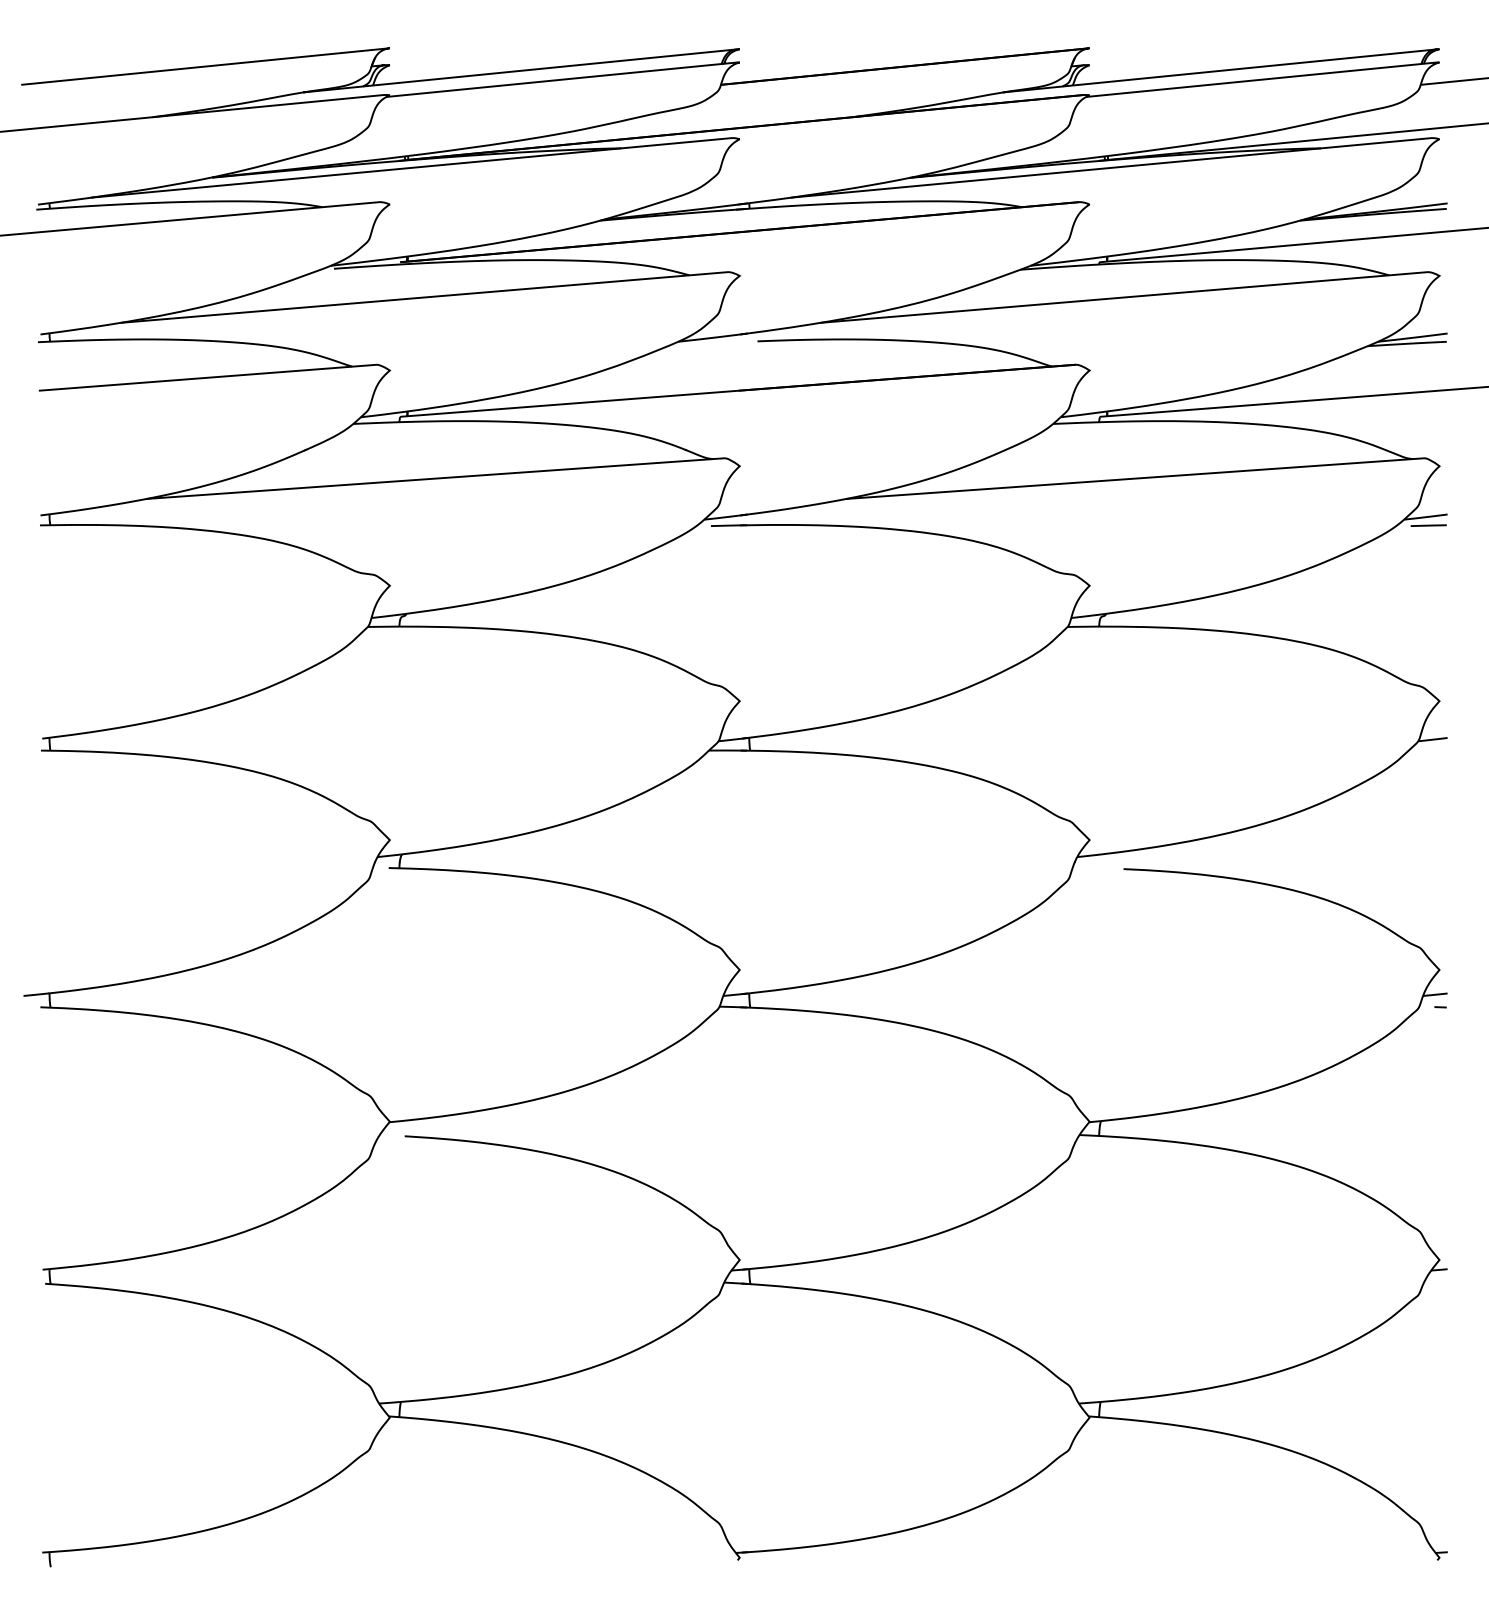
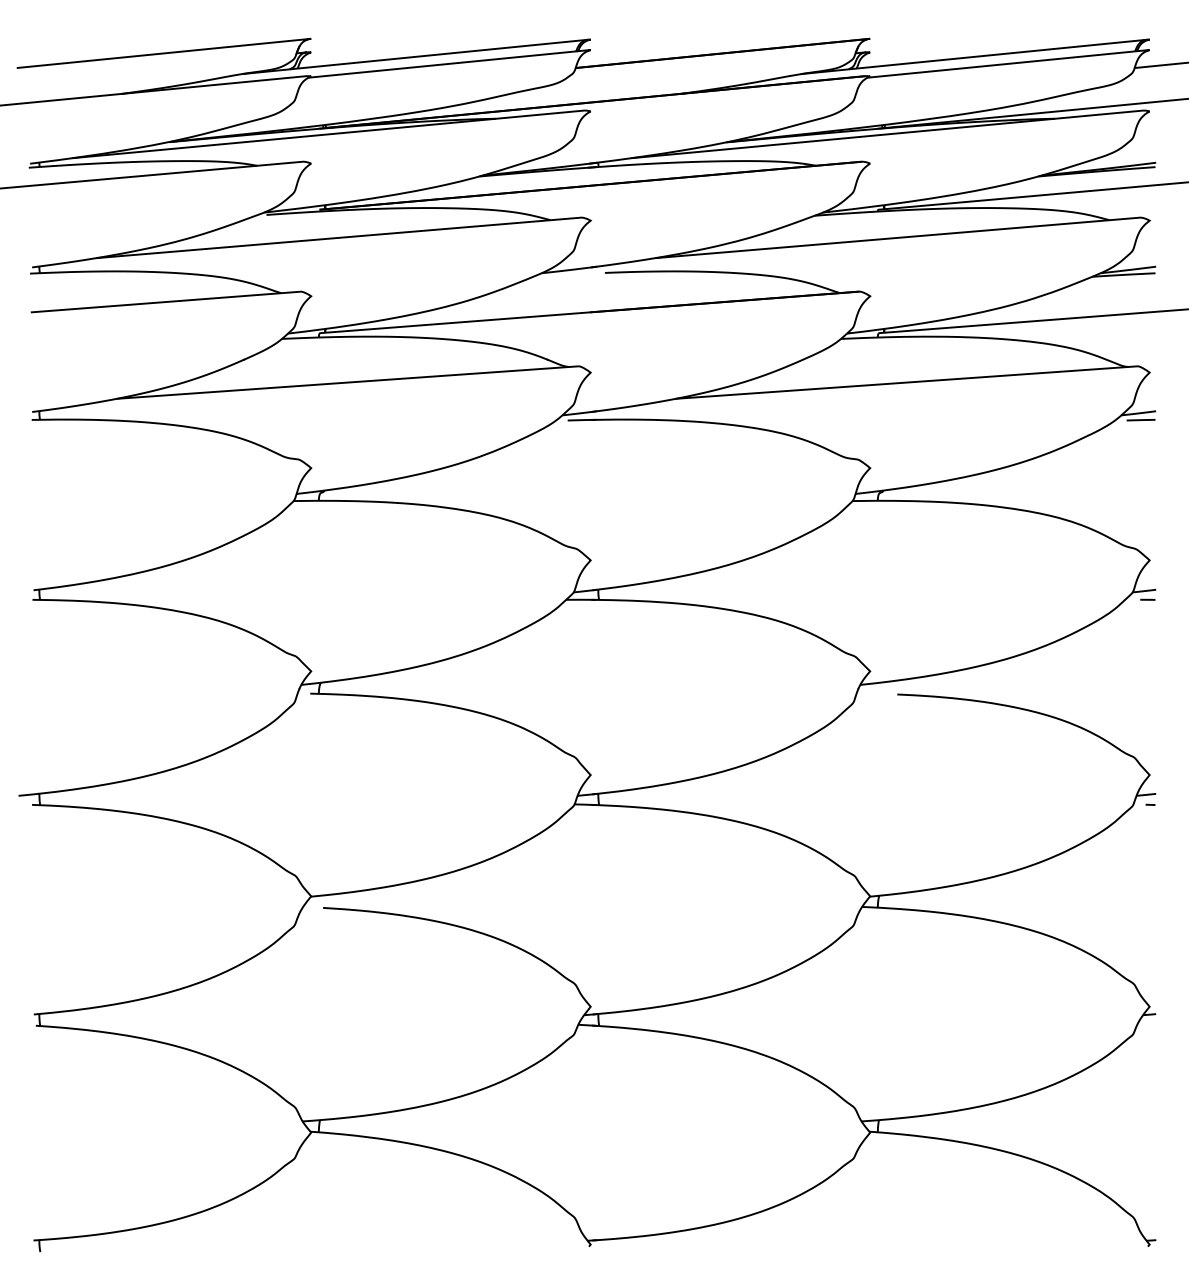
line: (1436, 750) -> (1147, 599), added

